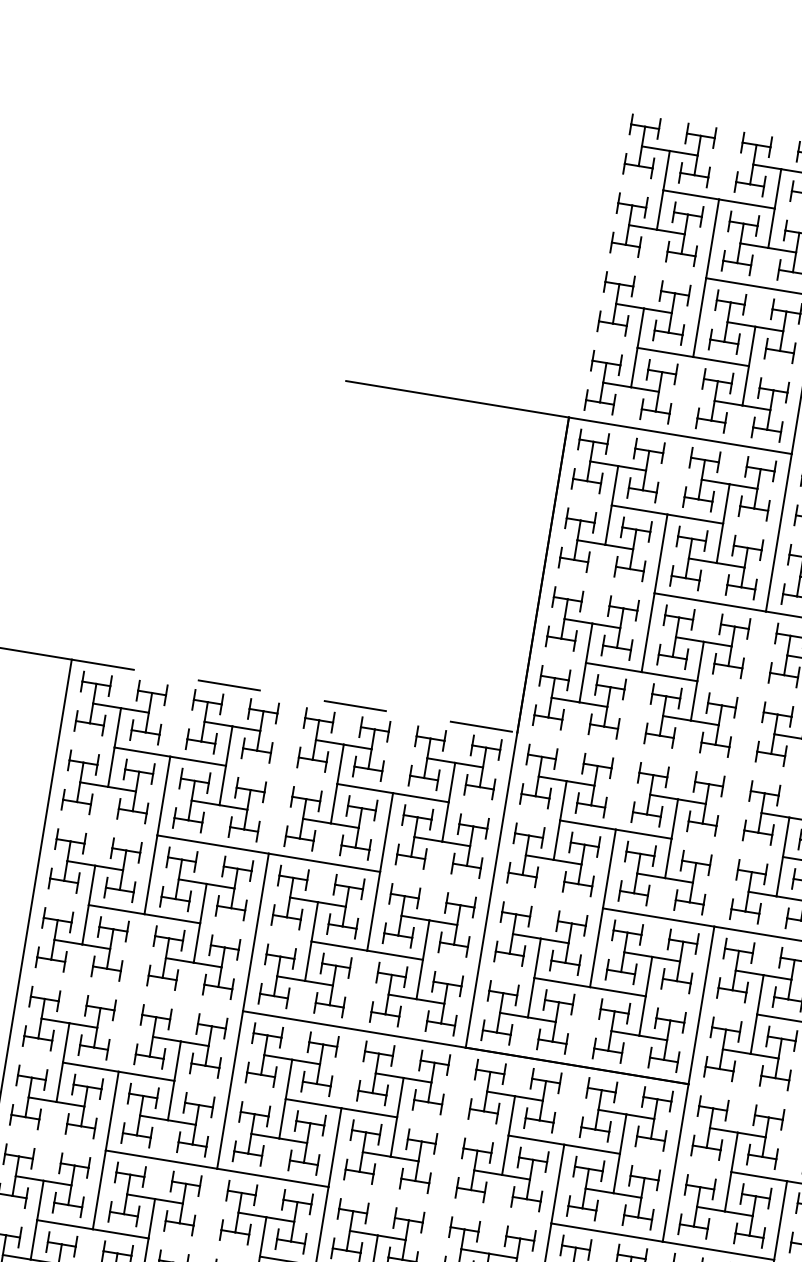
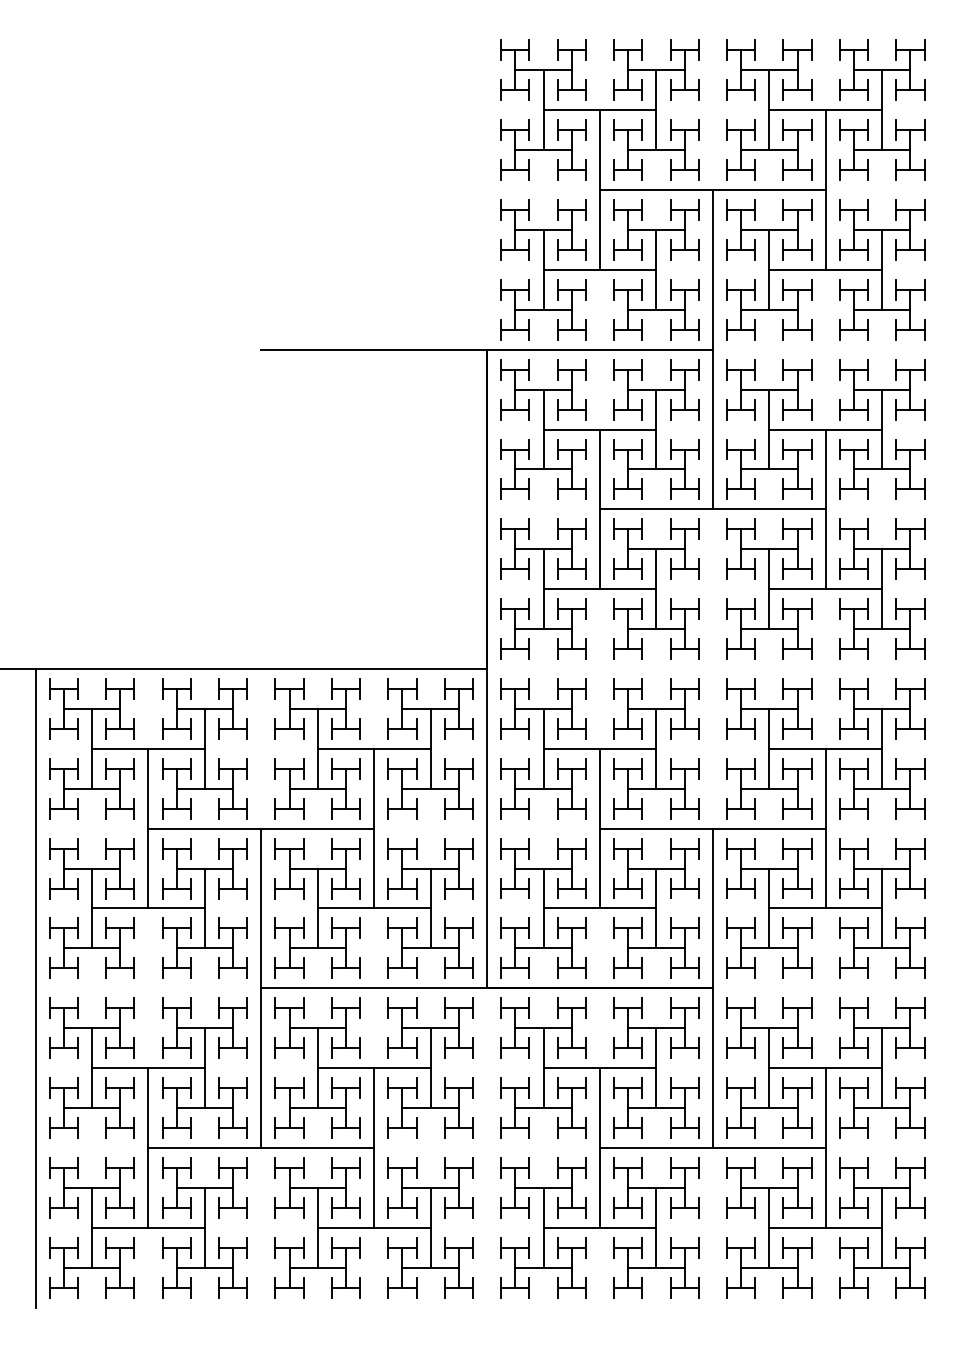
line: (294, 696) -> (261, 669), dashed -> solid

